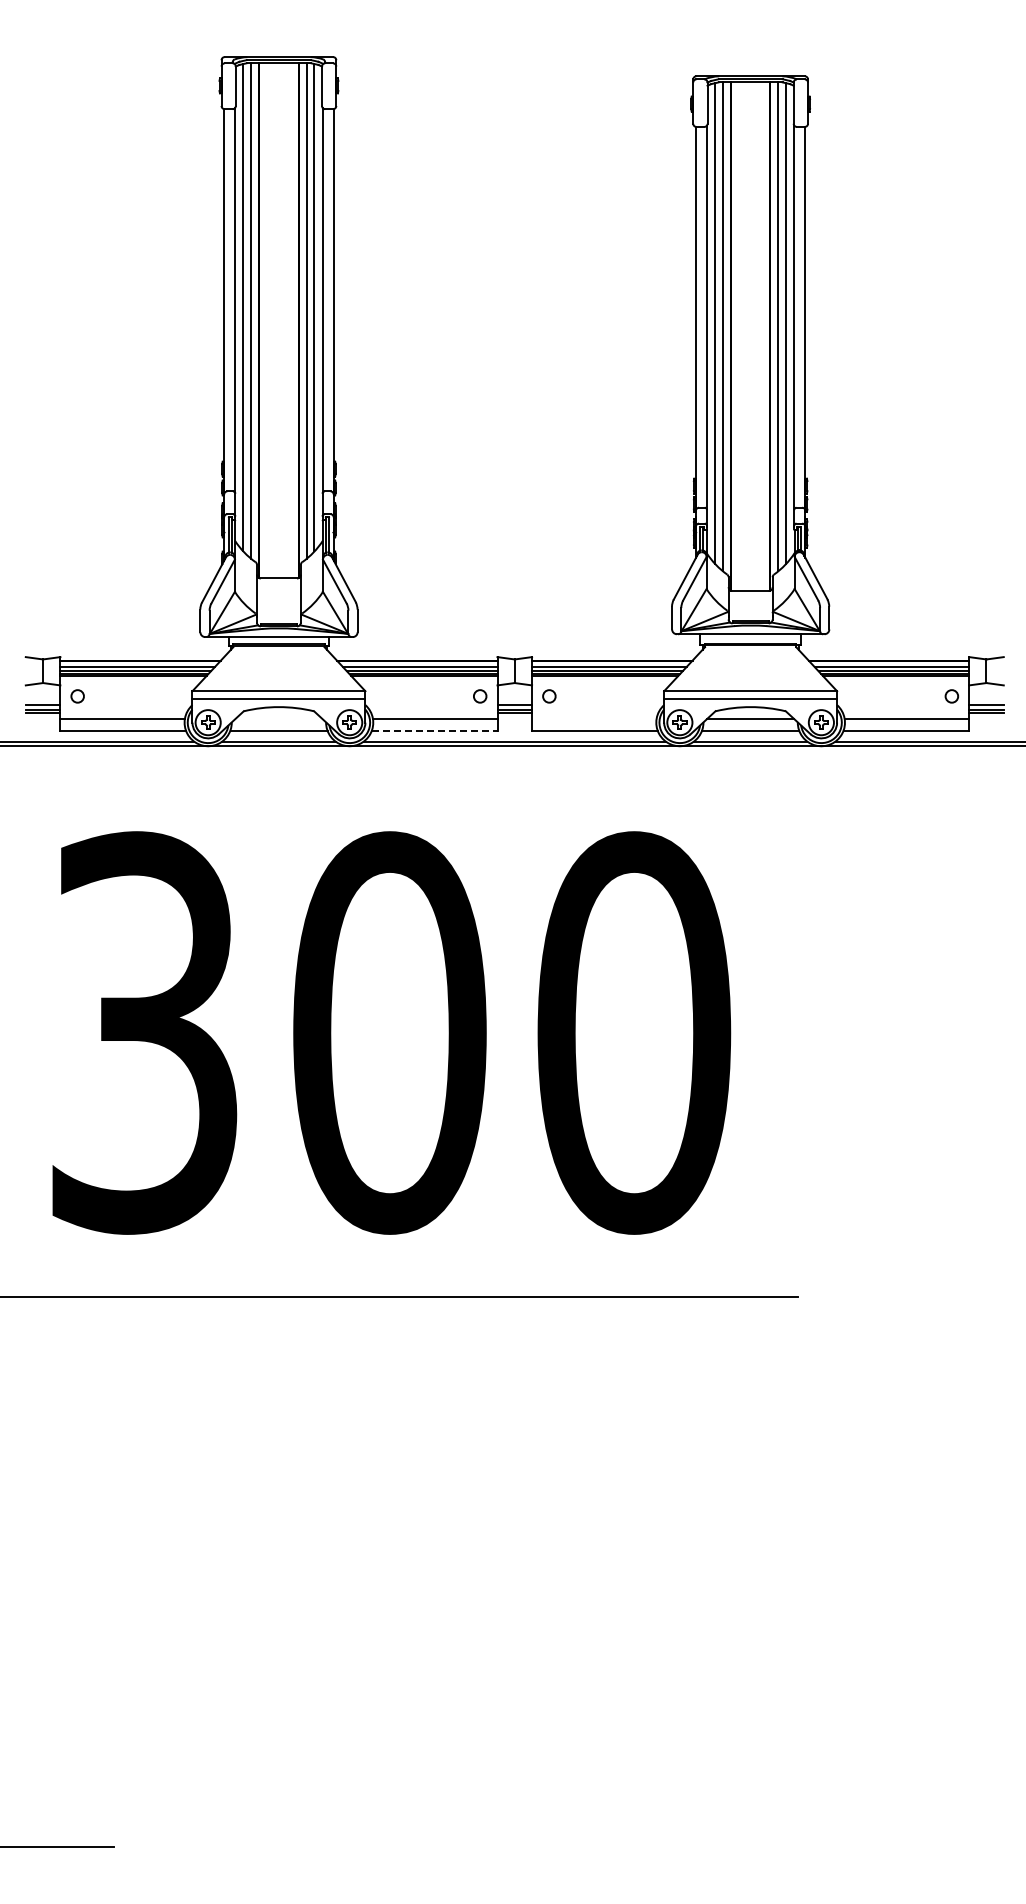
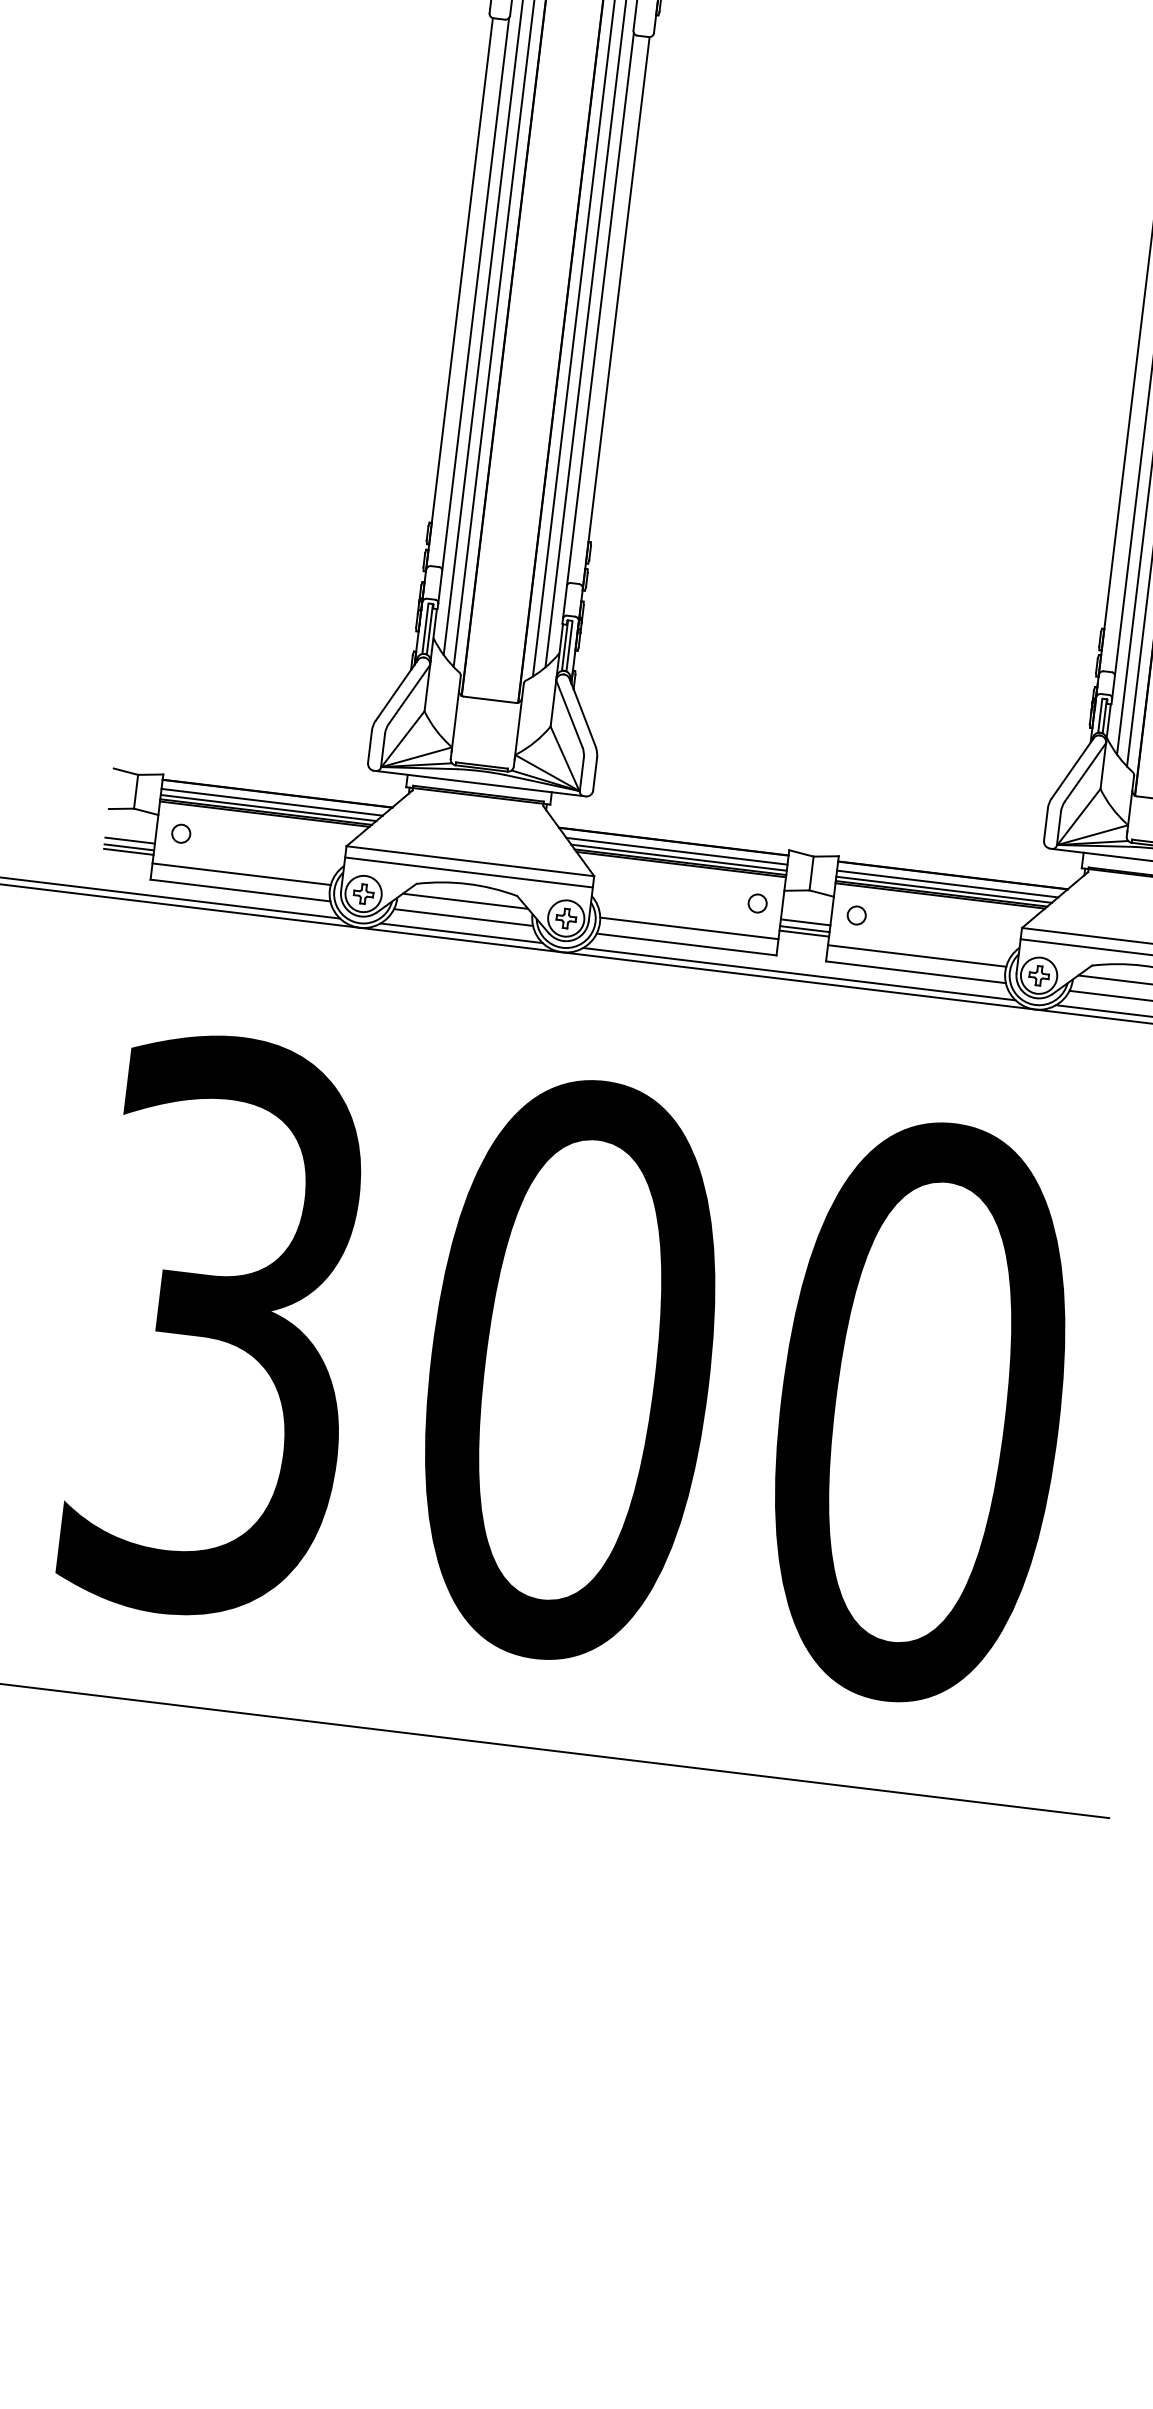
line: (278, 719) -> (464, 901), added
line: (594, 719) -> (917, 956), added
line: (434, 730) -> (686, 944), dashed -> solid

